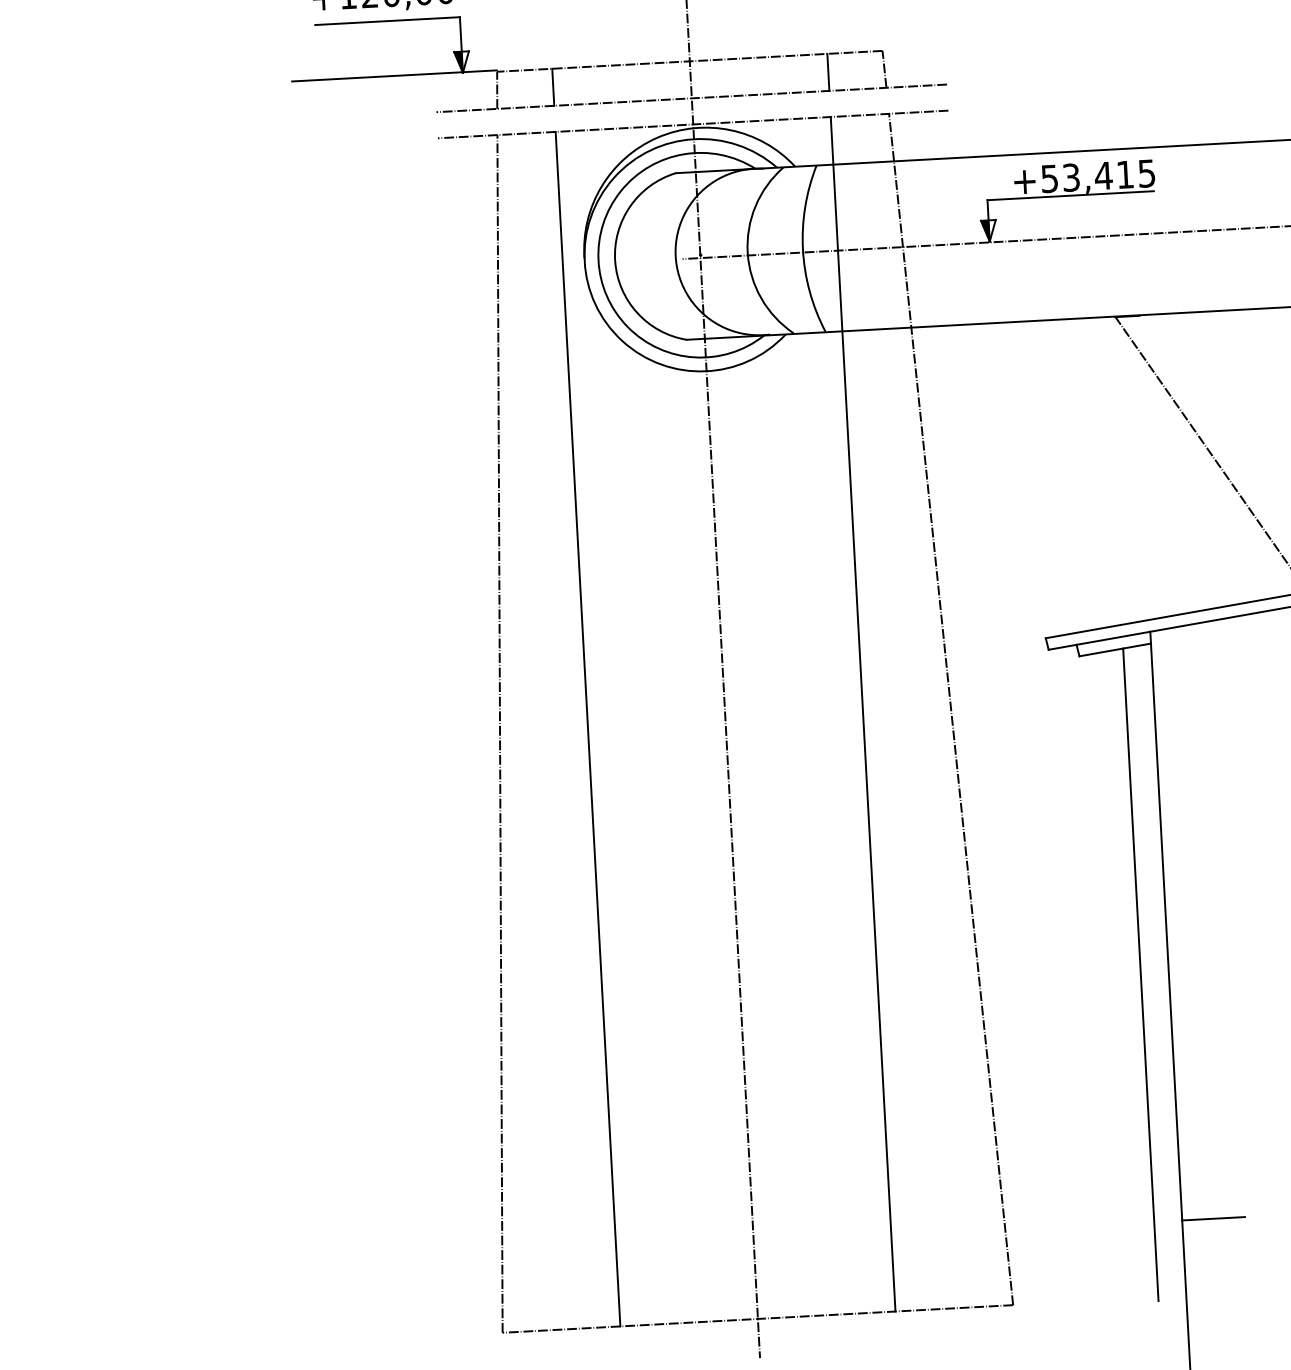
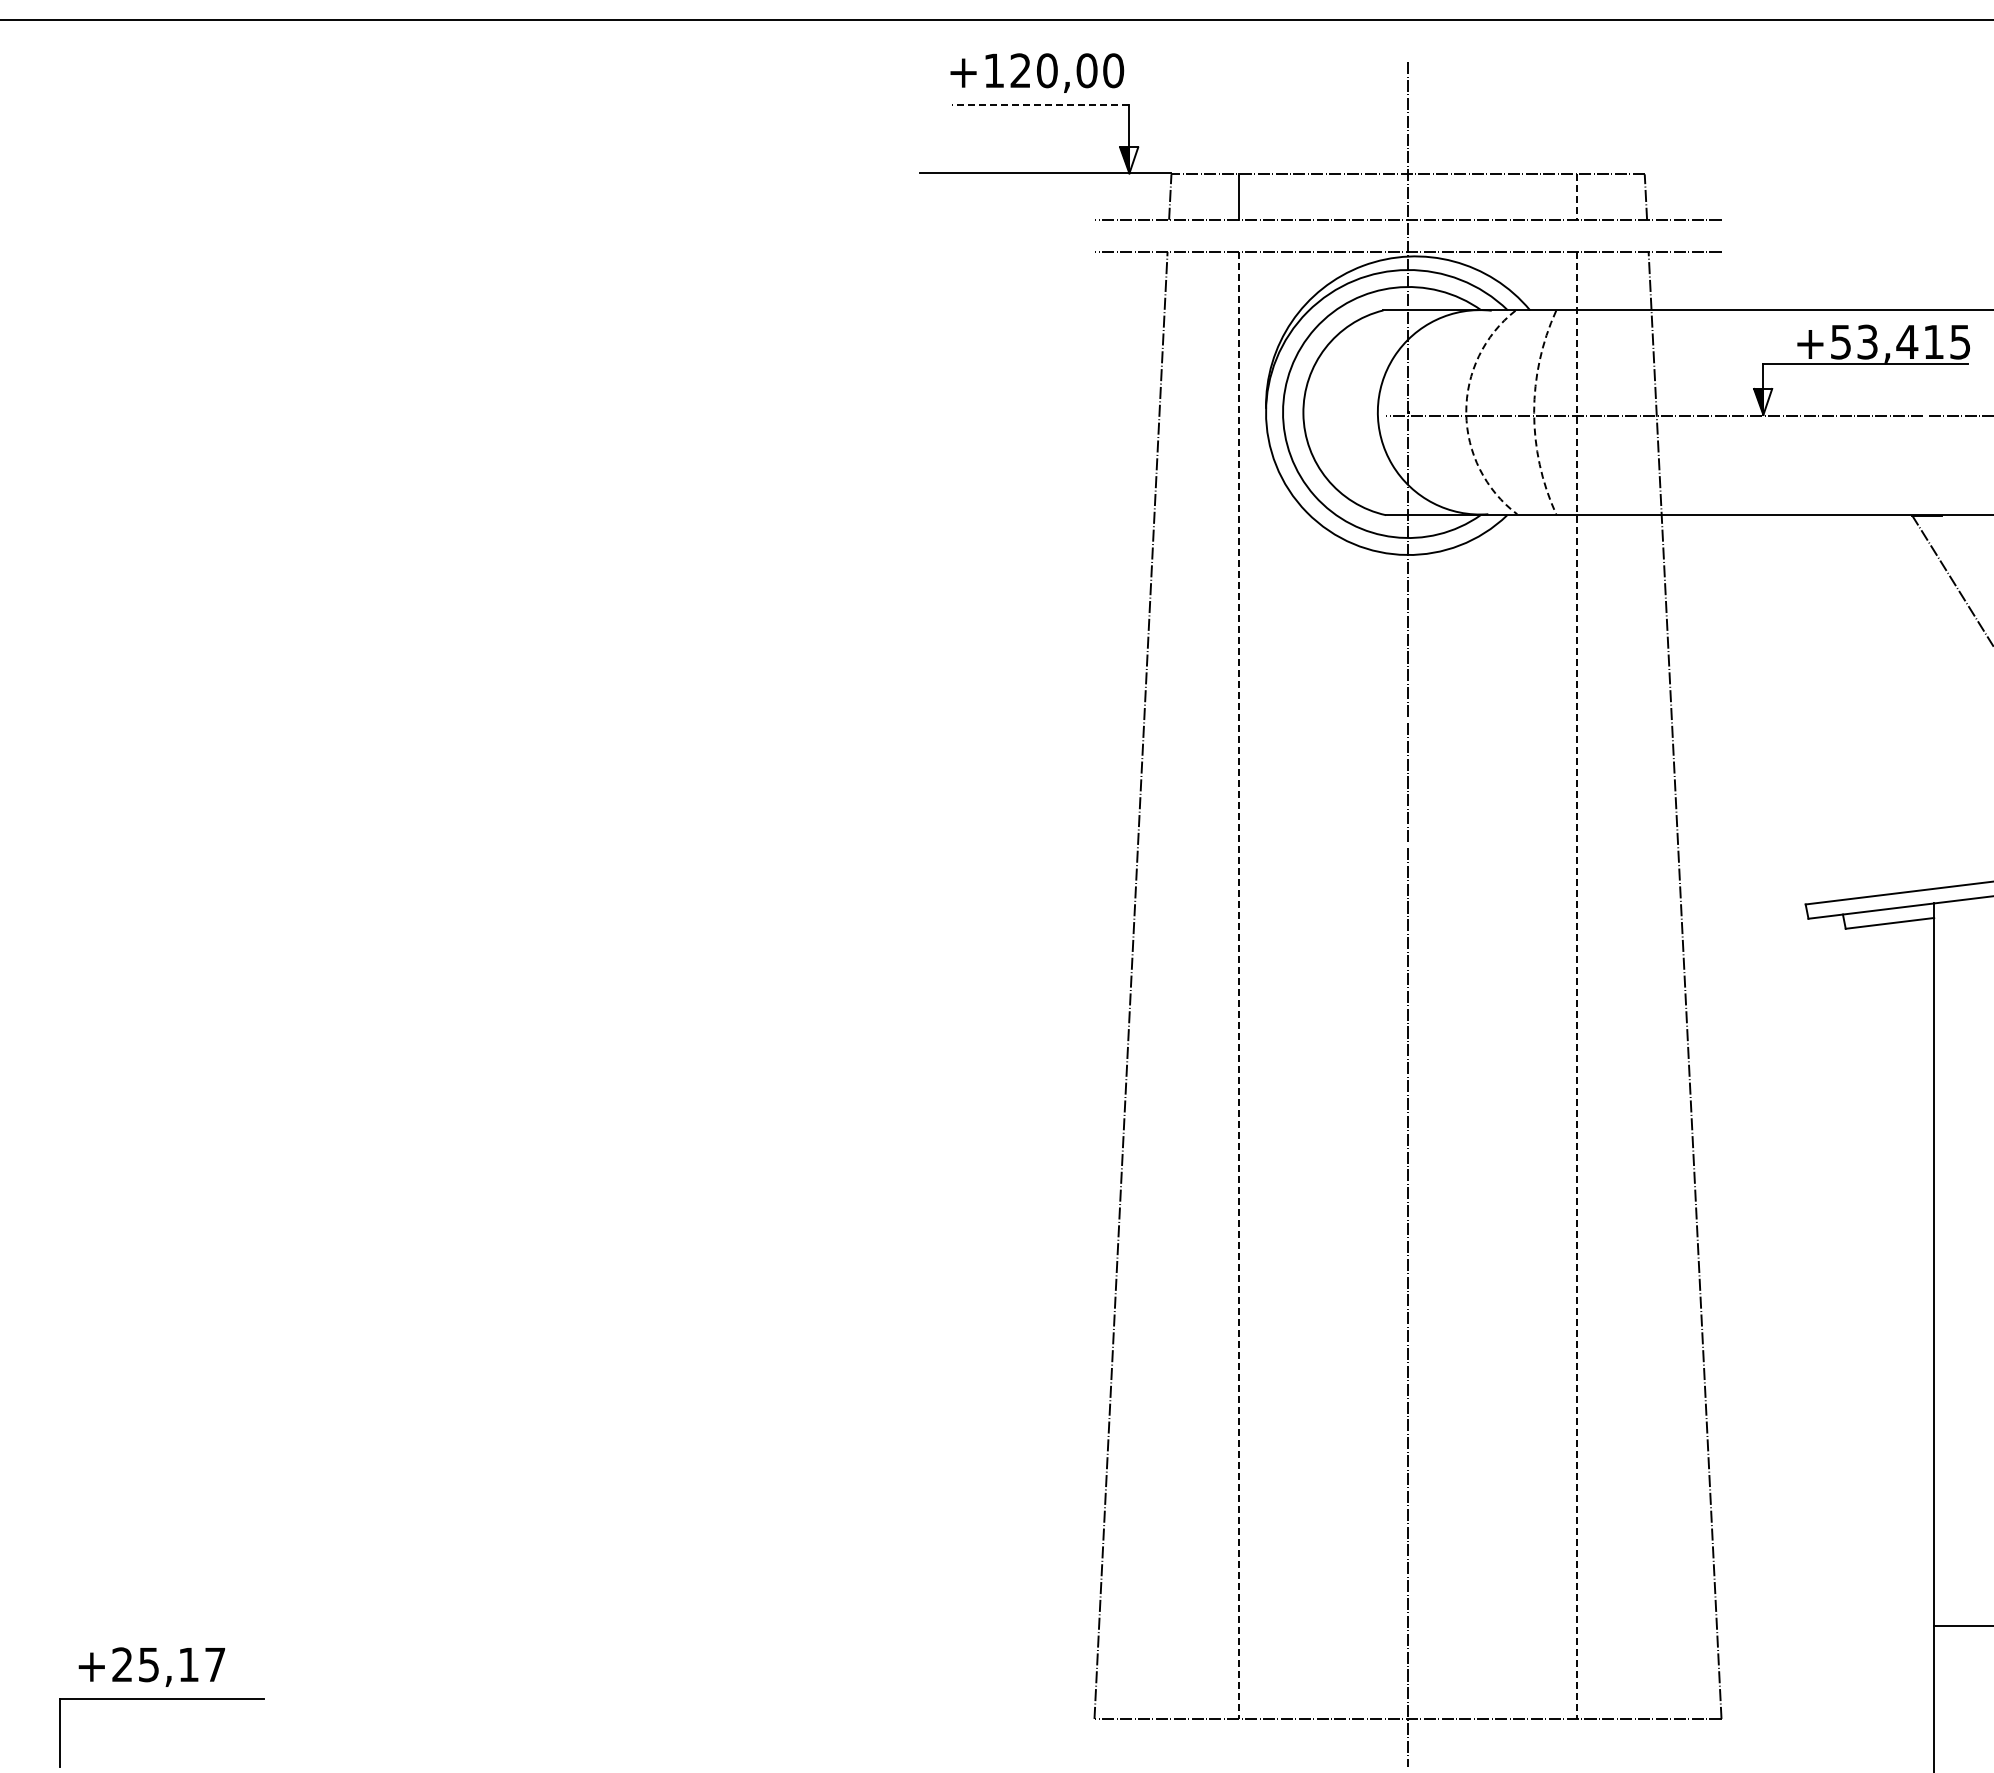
line: (387, 21) -> (1040, 105), solid -> dashed
line: (827, 72) -> (1576, 197), solid -> dashed
arc: (803, 249) -> (1534, 412), solid -> dashed
arc: (747, 252) -> (1466, 412), solid -> dashed
line: (862, 714) -> (1576, 985), solid -> dashed
line: (588, 729) -> (1239, 985), solid -> dashed
line: (1140, 974) -> (1899, 1322), removed

